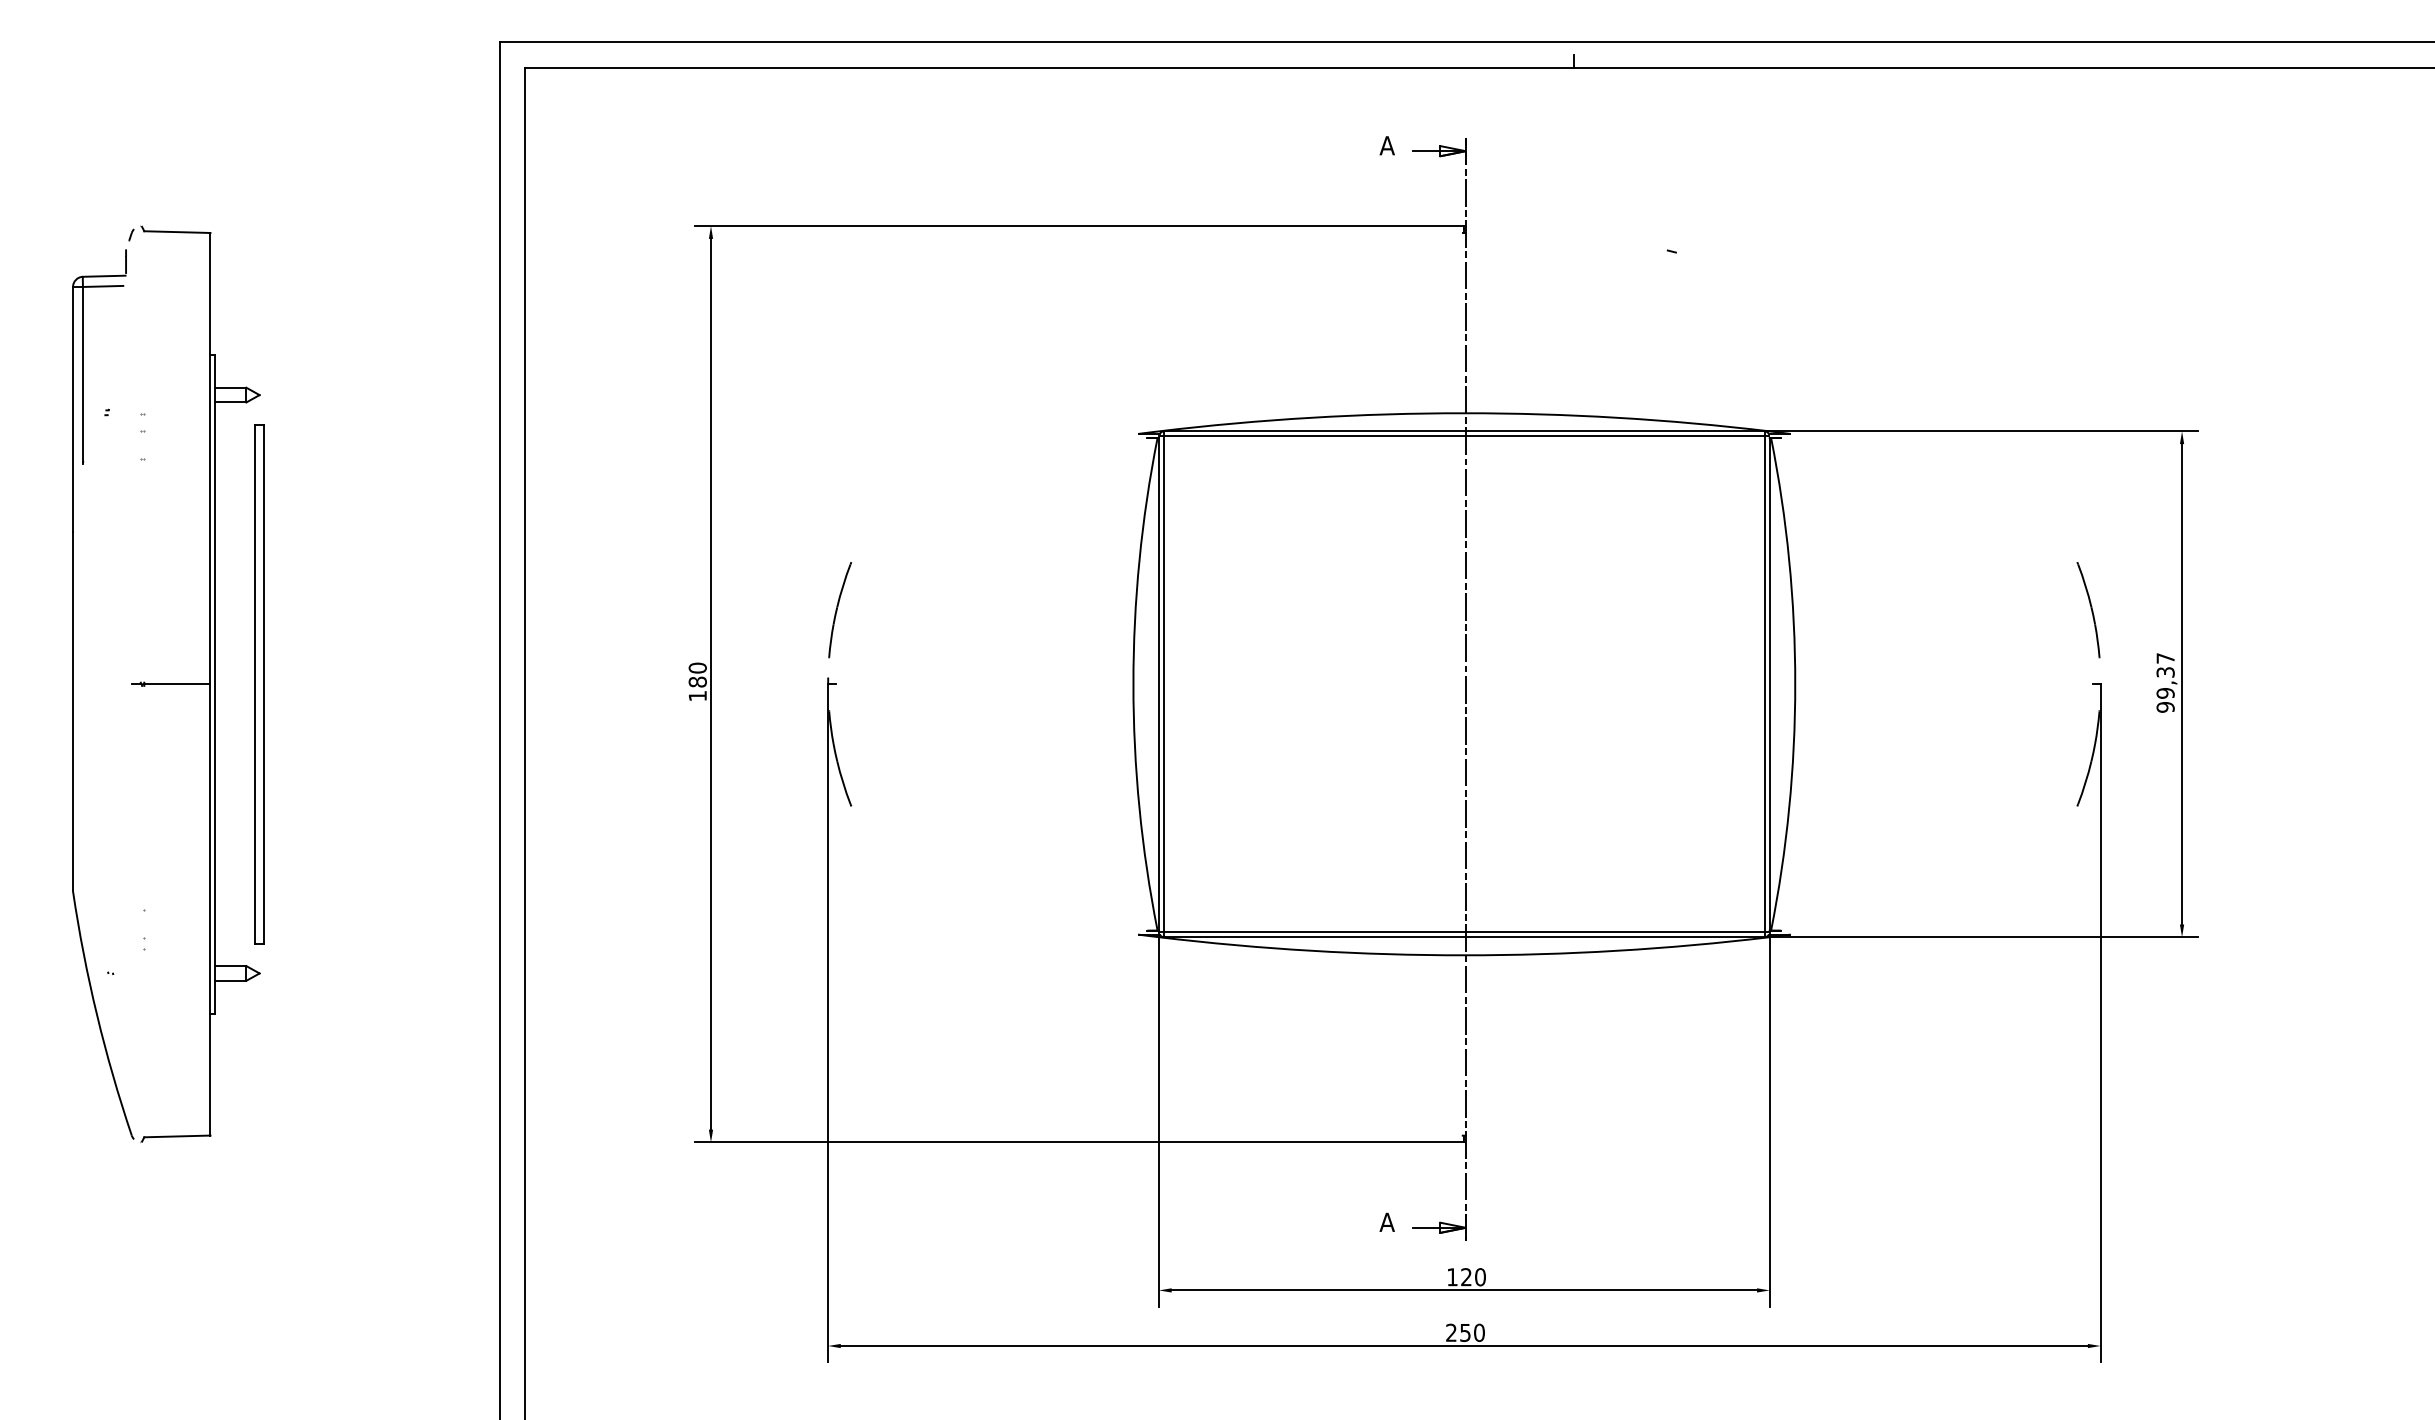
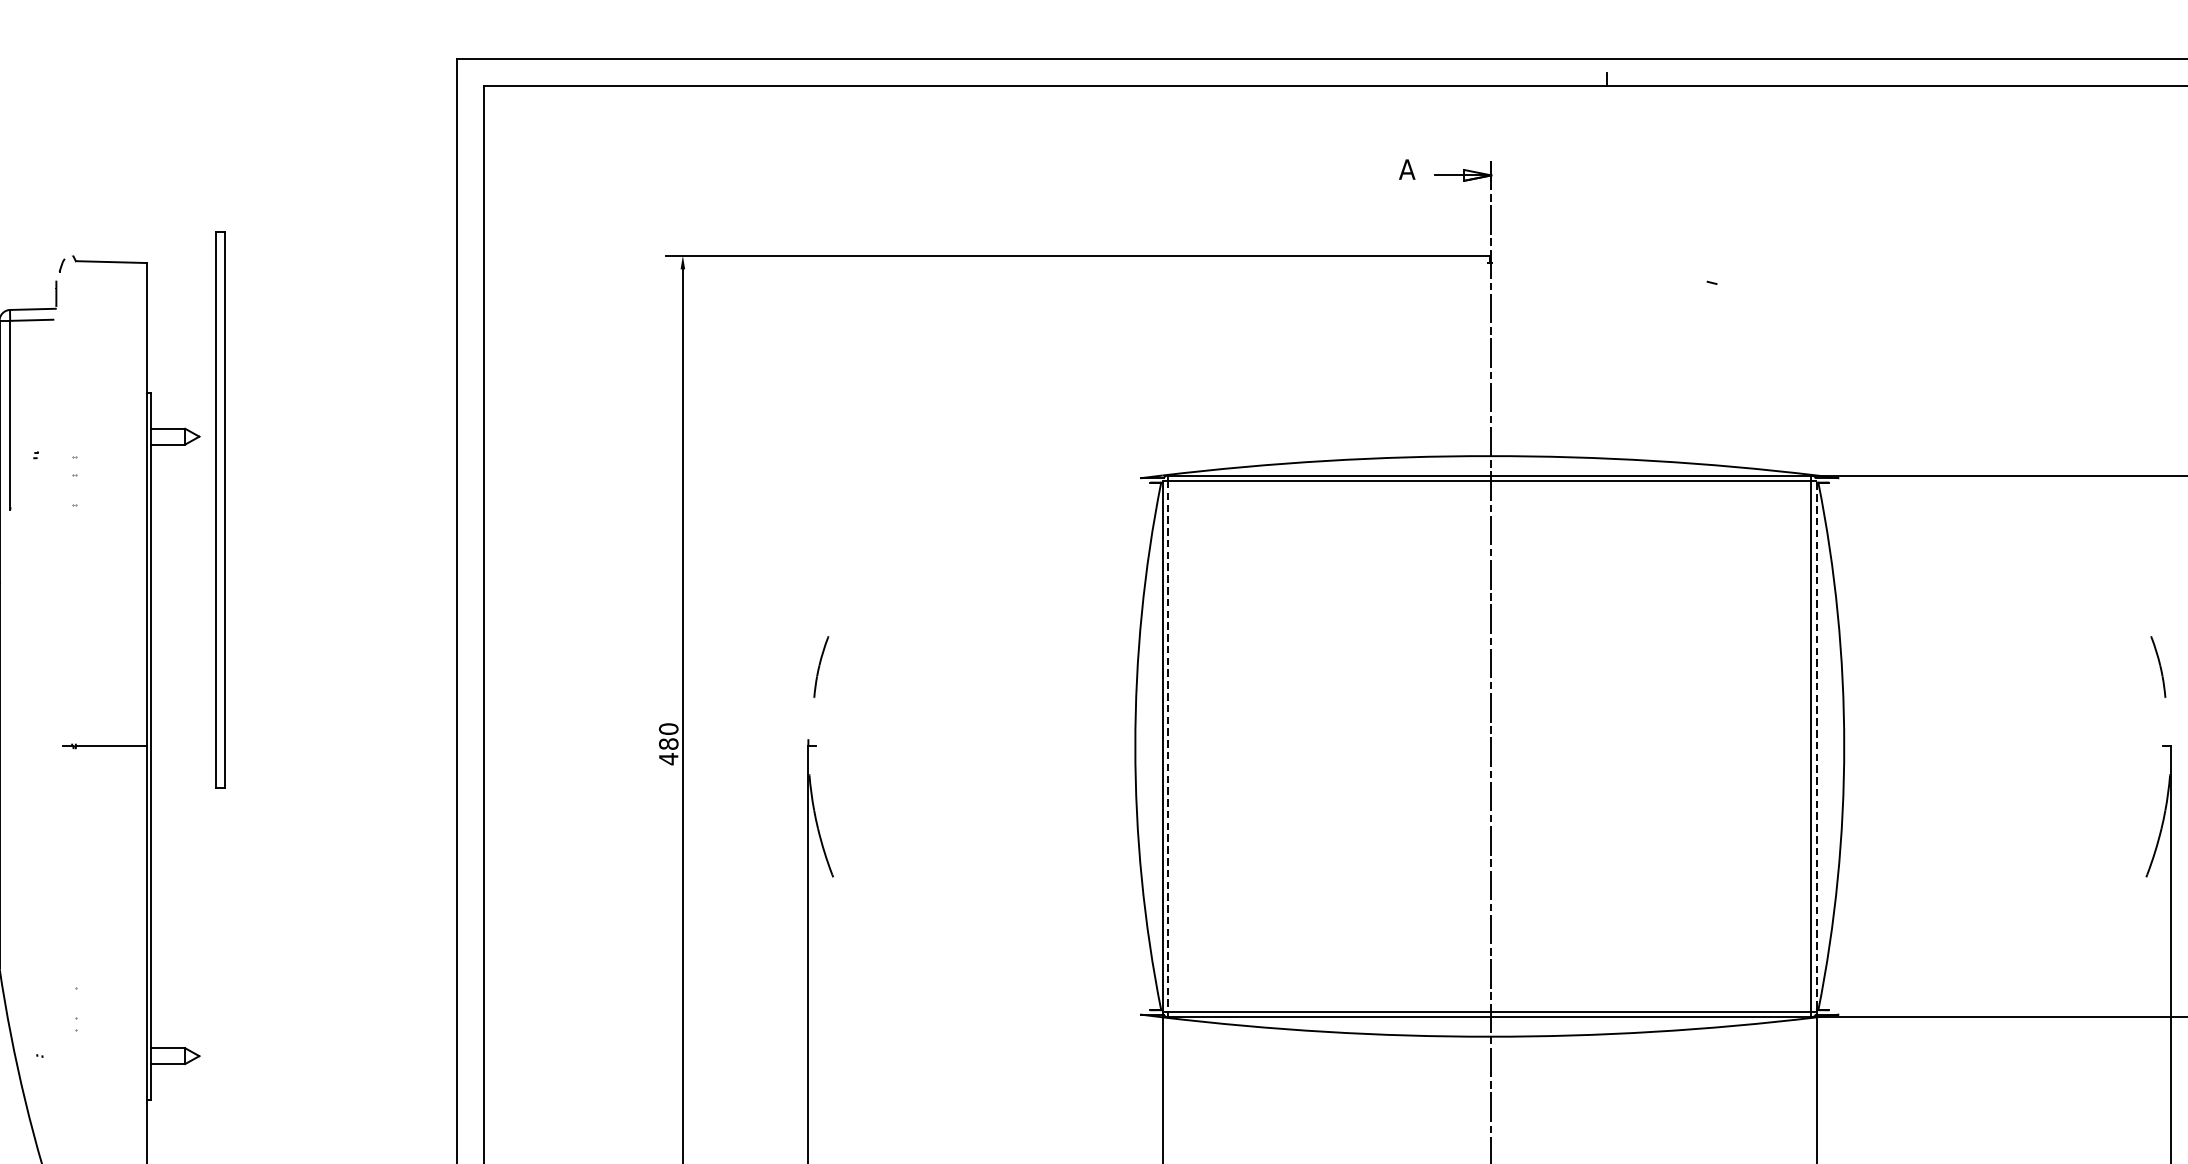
part: (840, 610) -> (821, 667), size x0.6
part: (2088, 610) -> (2158, 667), size x0.6
part: (259, 684) -> (220, 509), moved
line: (1164, 684) -> (1168, 746), solid -> dashed
line: (1769, 684) -> (1816, 746), solid -> dashed
text: (697, 695) -> (668, 758), 180 -> 480

